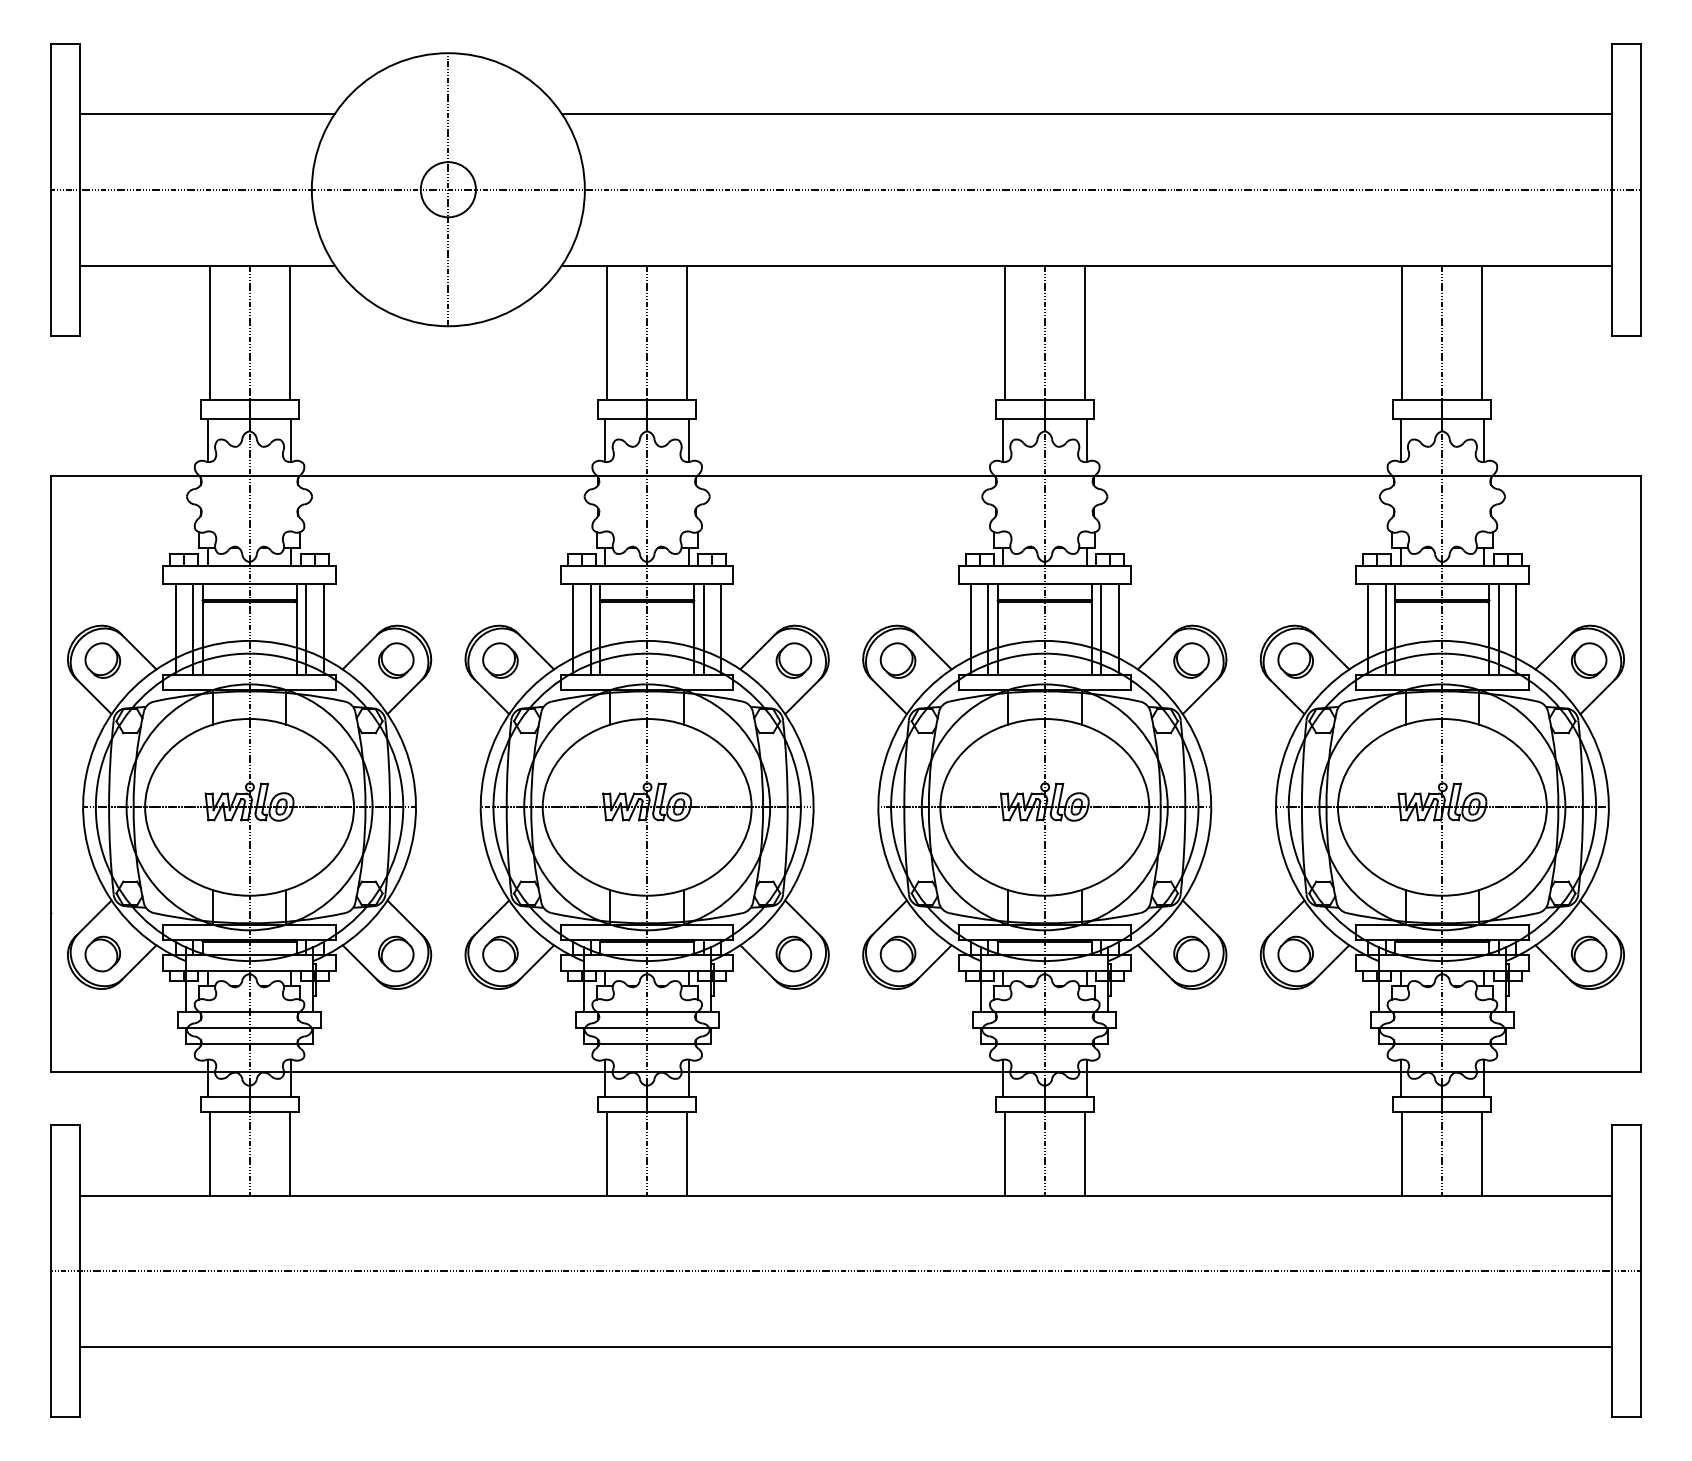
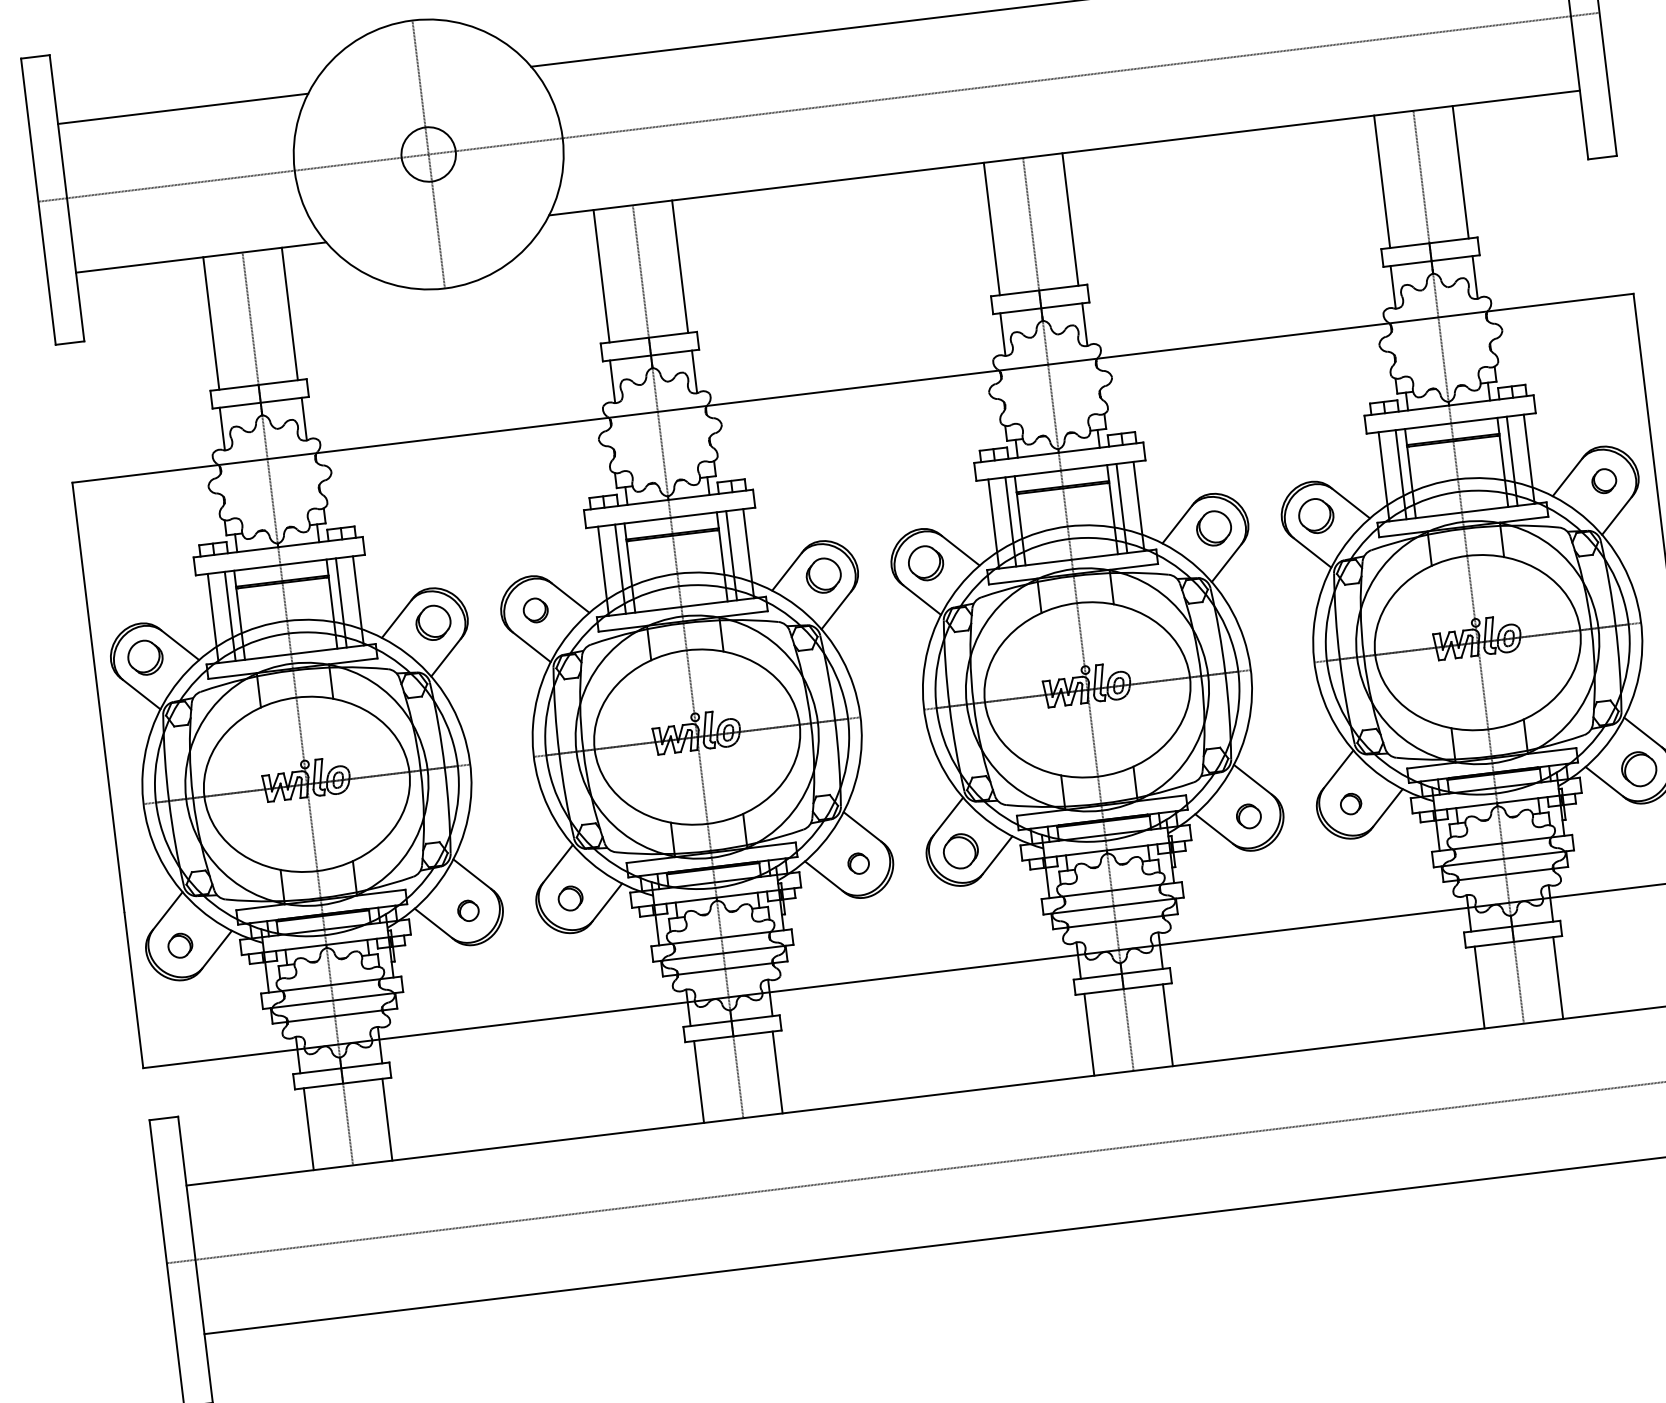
part: (500, 660) -> (535, 610), size x0.7
part: (1588, 660) -> (1603, 481), size x0.7
part: (102, 953) -> (179, 945), size x0.7
part: (396, 953) -> (468, 910), size x0.6
part: (500, 953) -> (570, 897), size x0.7
part: (793, 953) -> (858, 863), size x0.6
part: (1191, 953) -> (1248, 815), size x0.7
part: (1295, 953) -> (1350, 803), size x0.6

